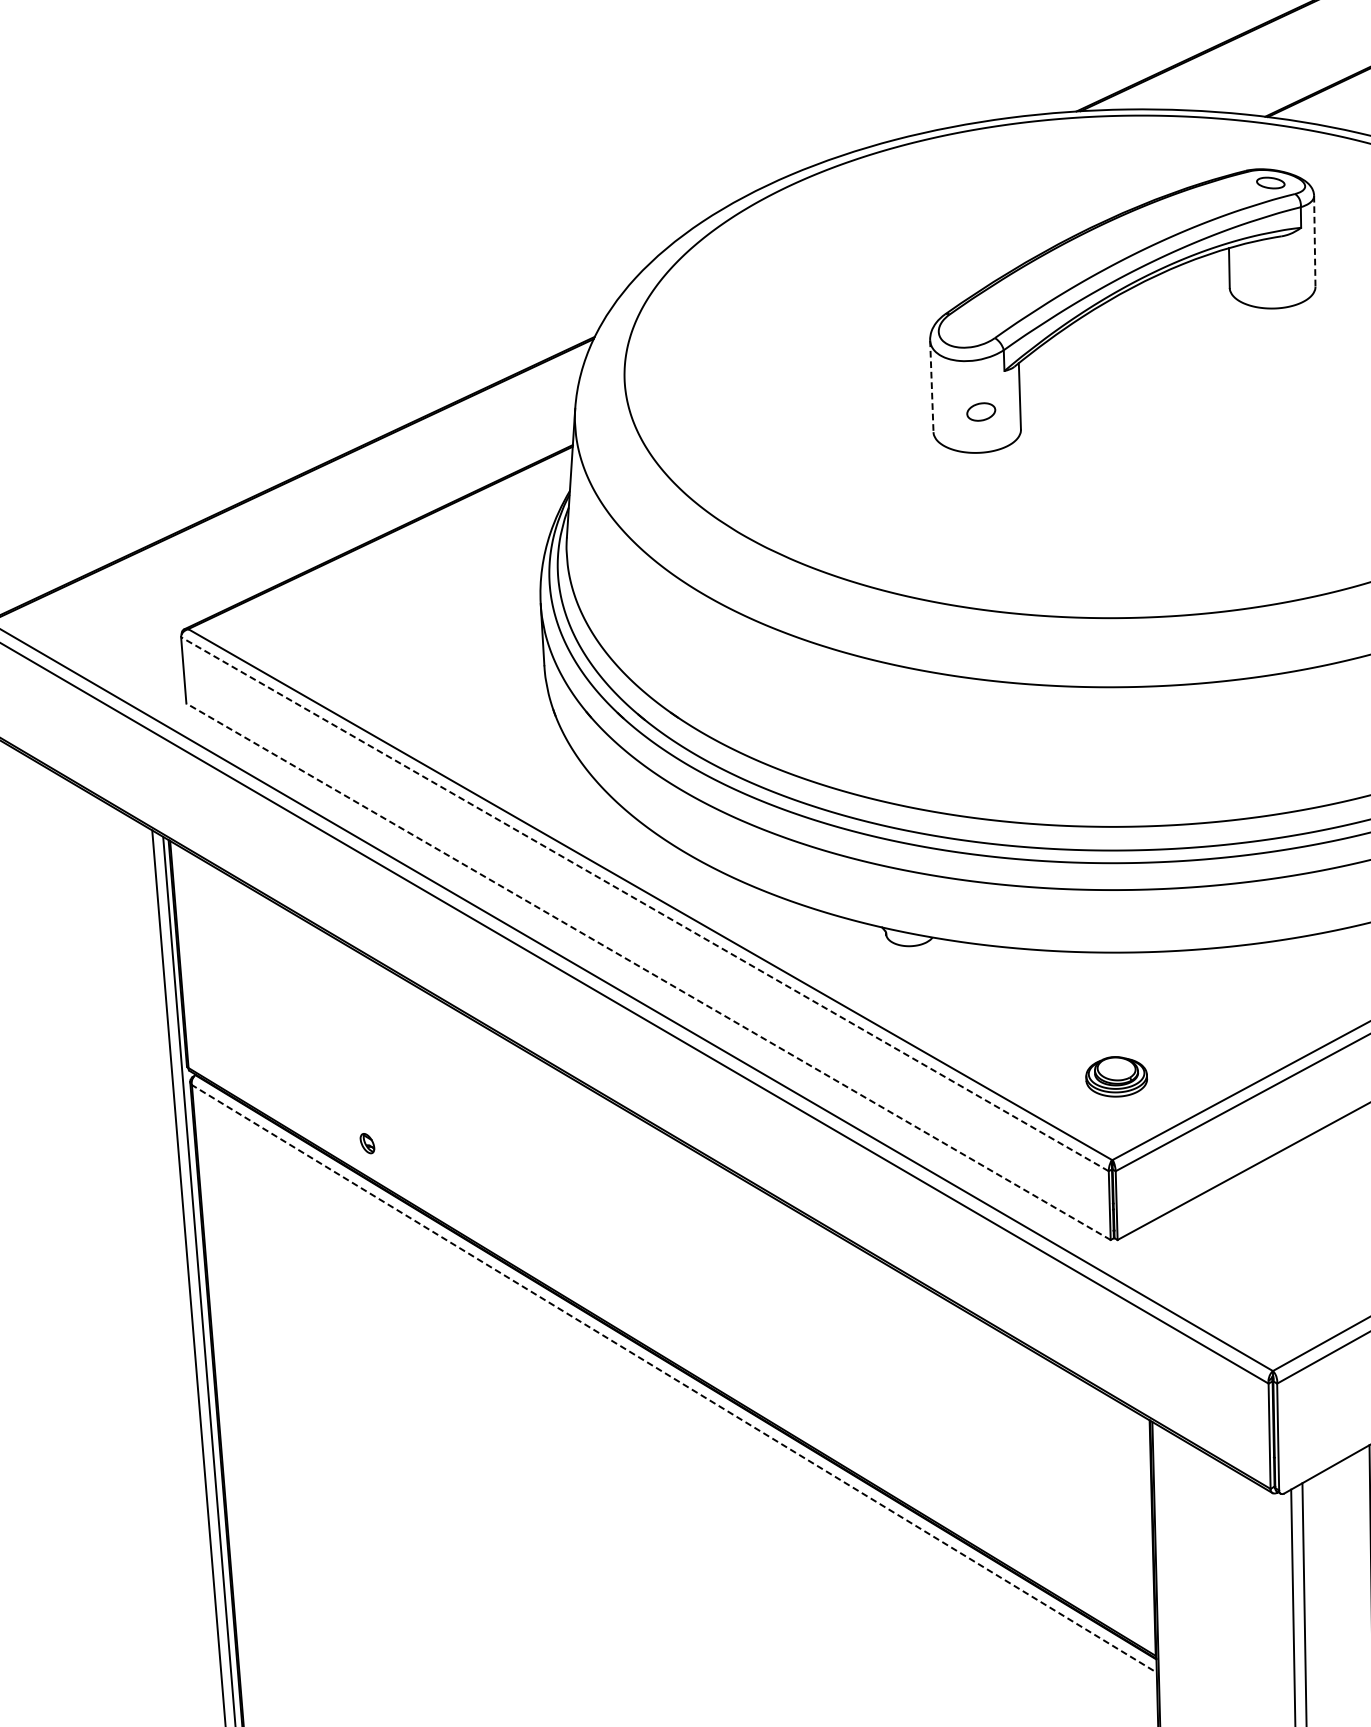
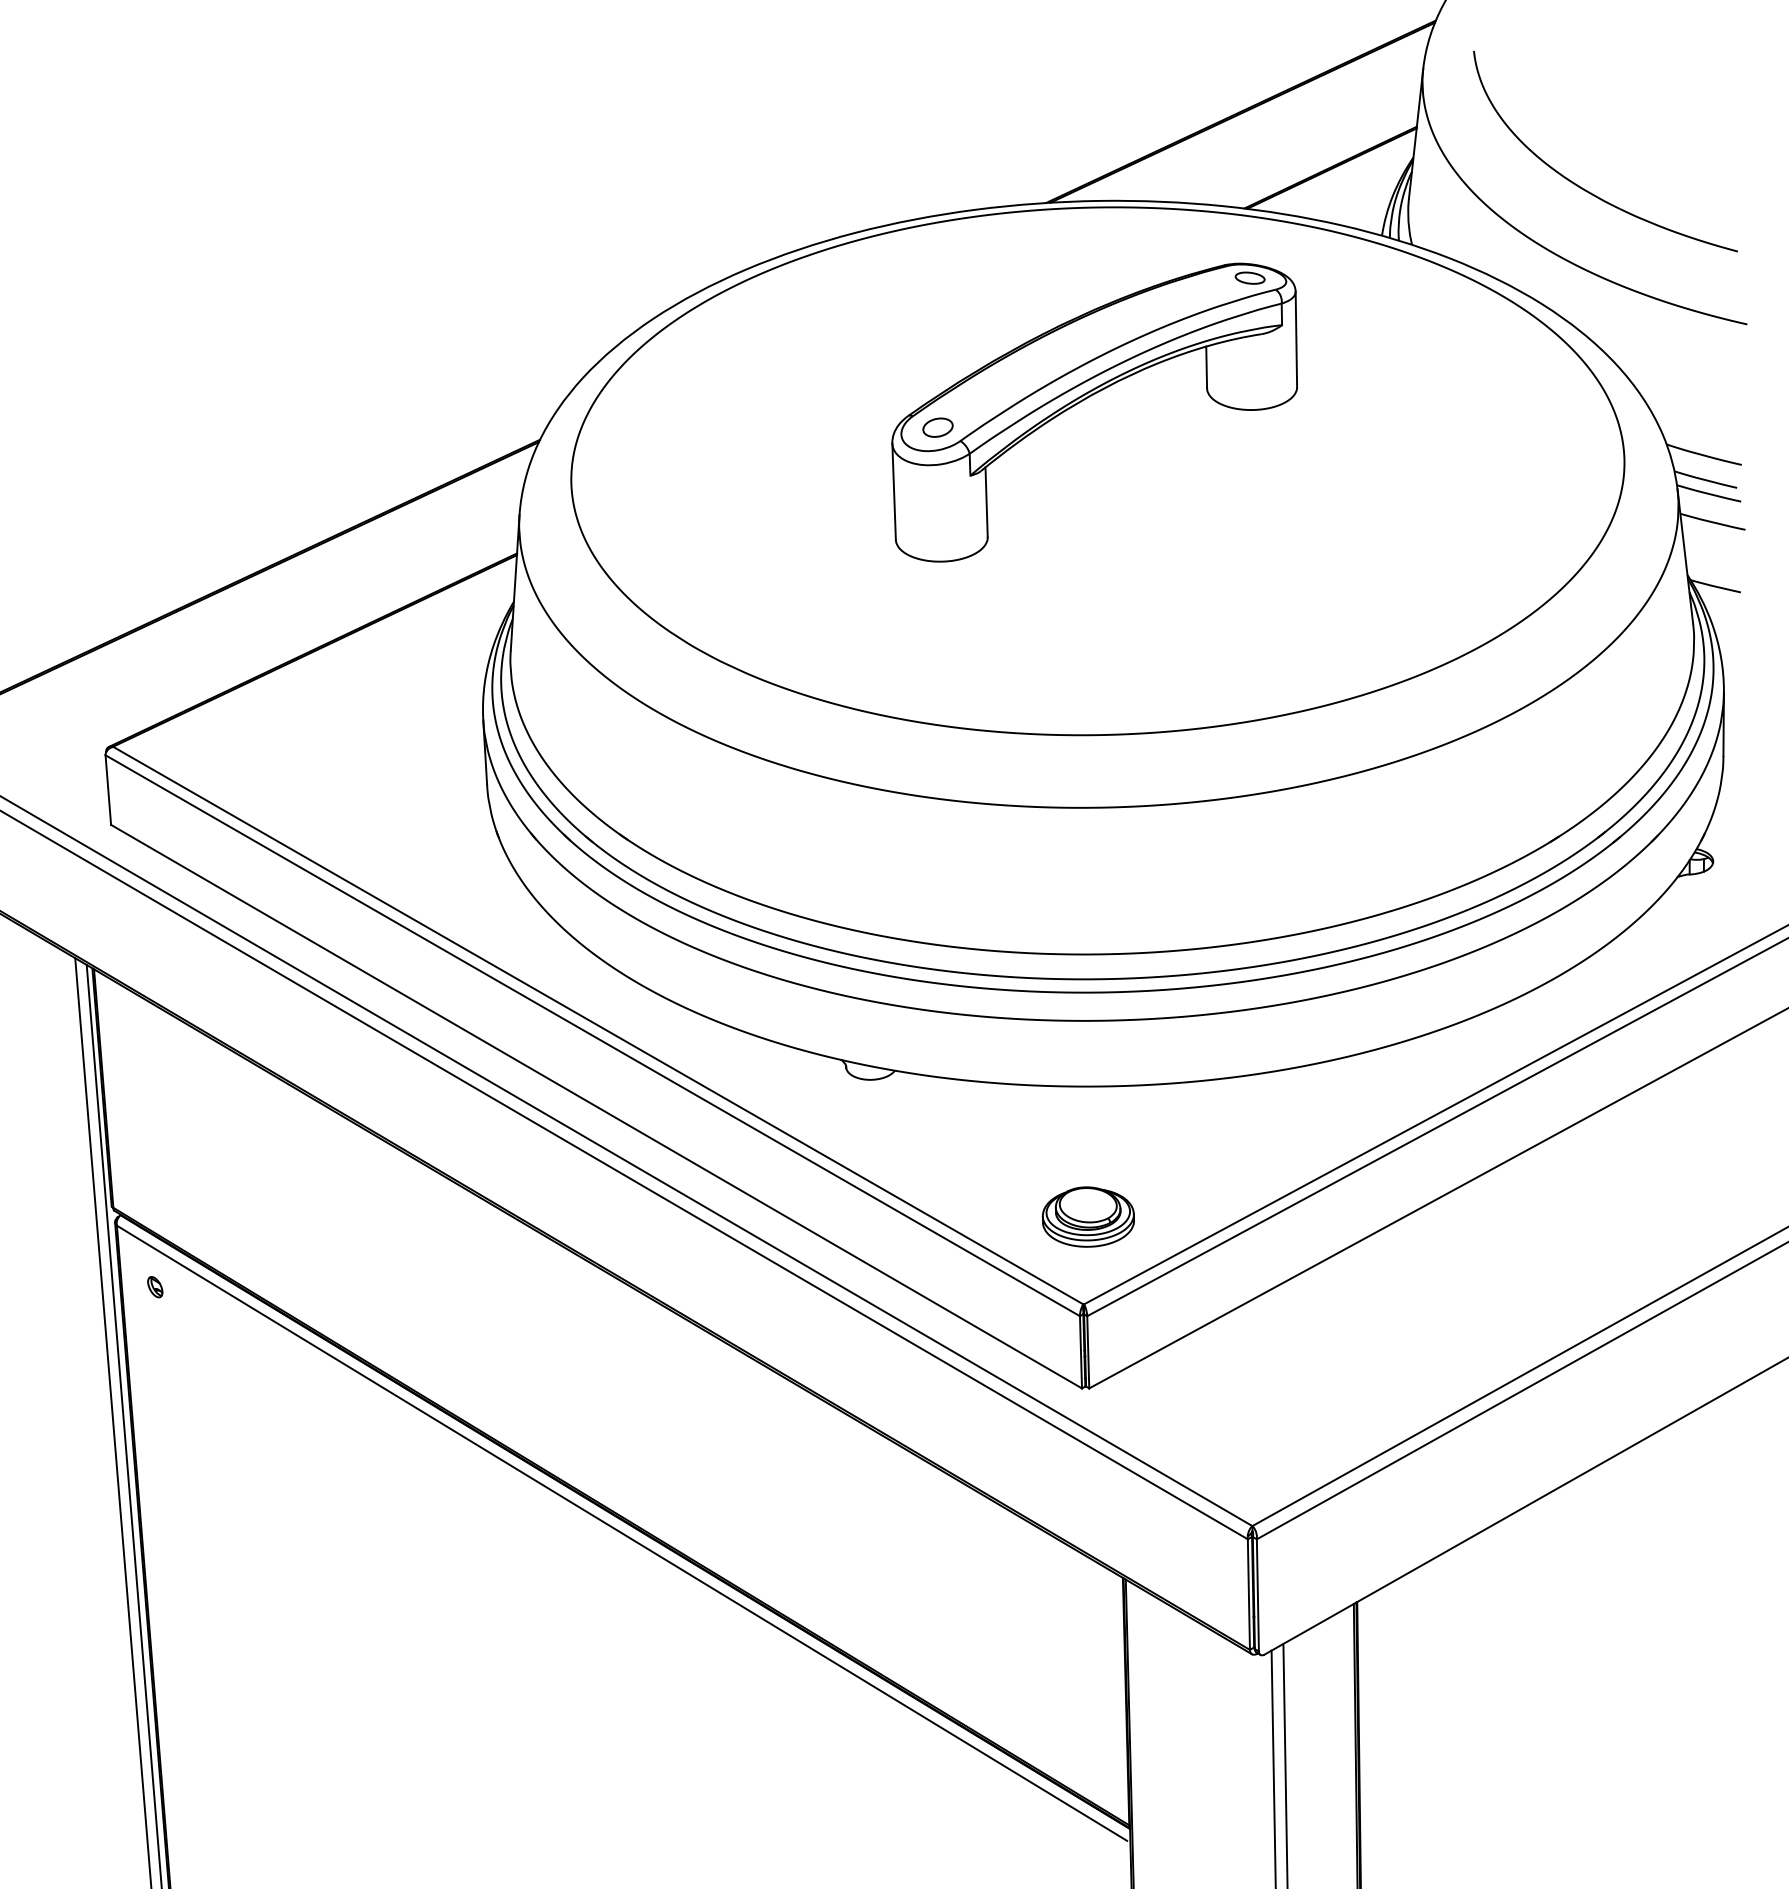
line: (1314, 241) -> (1296, 339), dashed -> solid
line: (932, 387) -> (894, 492), dashed -> solid
part: (980, 411) -> (937, 427), moved
line: (644, 904) -> (592, 1035), dashed -> solid
line: (648, 971) -> (596, 1106), dashed -> solid
part: (1115, 1076) -> (1087, 1216), size x1.43
part: (367, 1143) -> (155, 1287), moved
line: (672, 1378) -> (621, 1533), dashed -> solid

